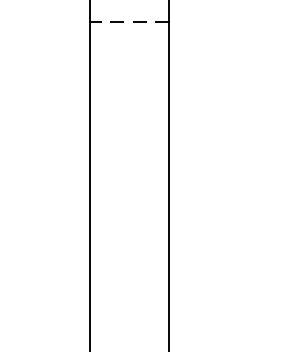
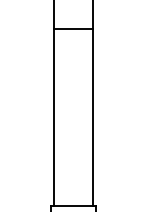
line: (127, 21) -> (72, 29), dashed -> solid

